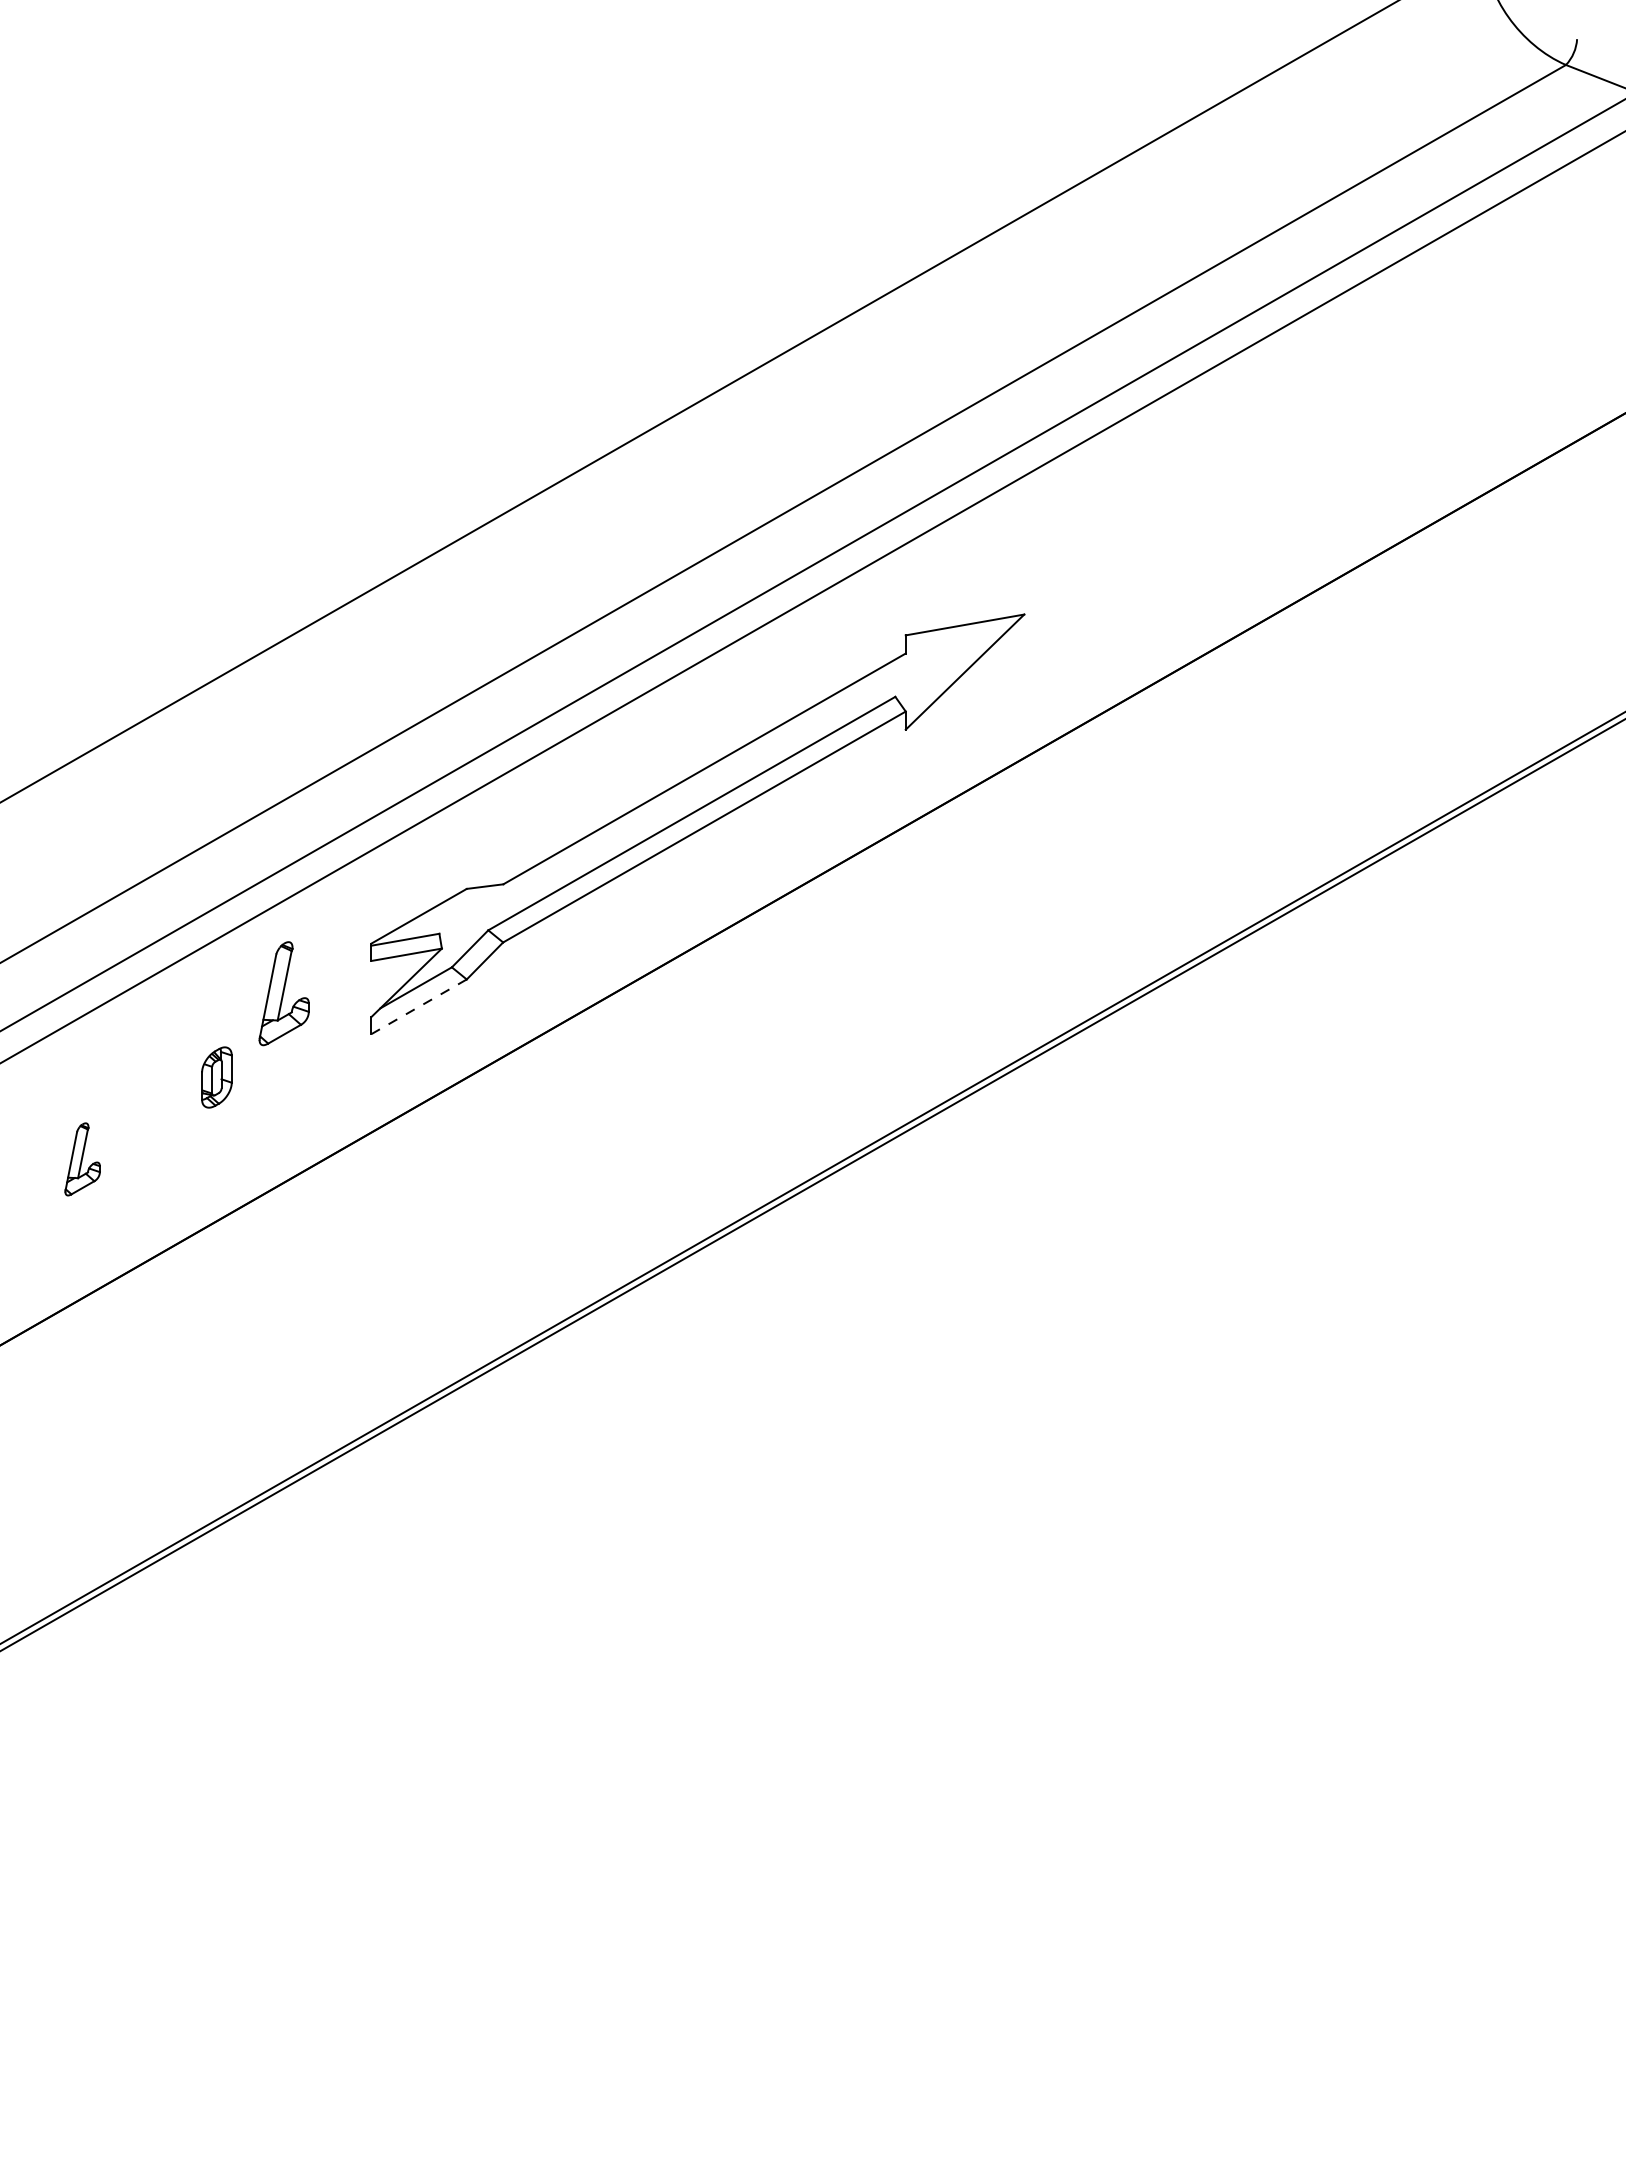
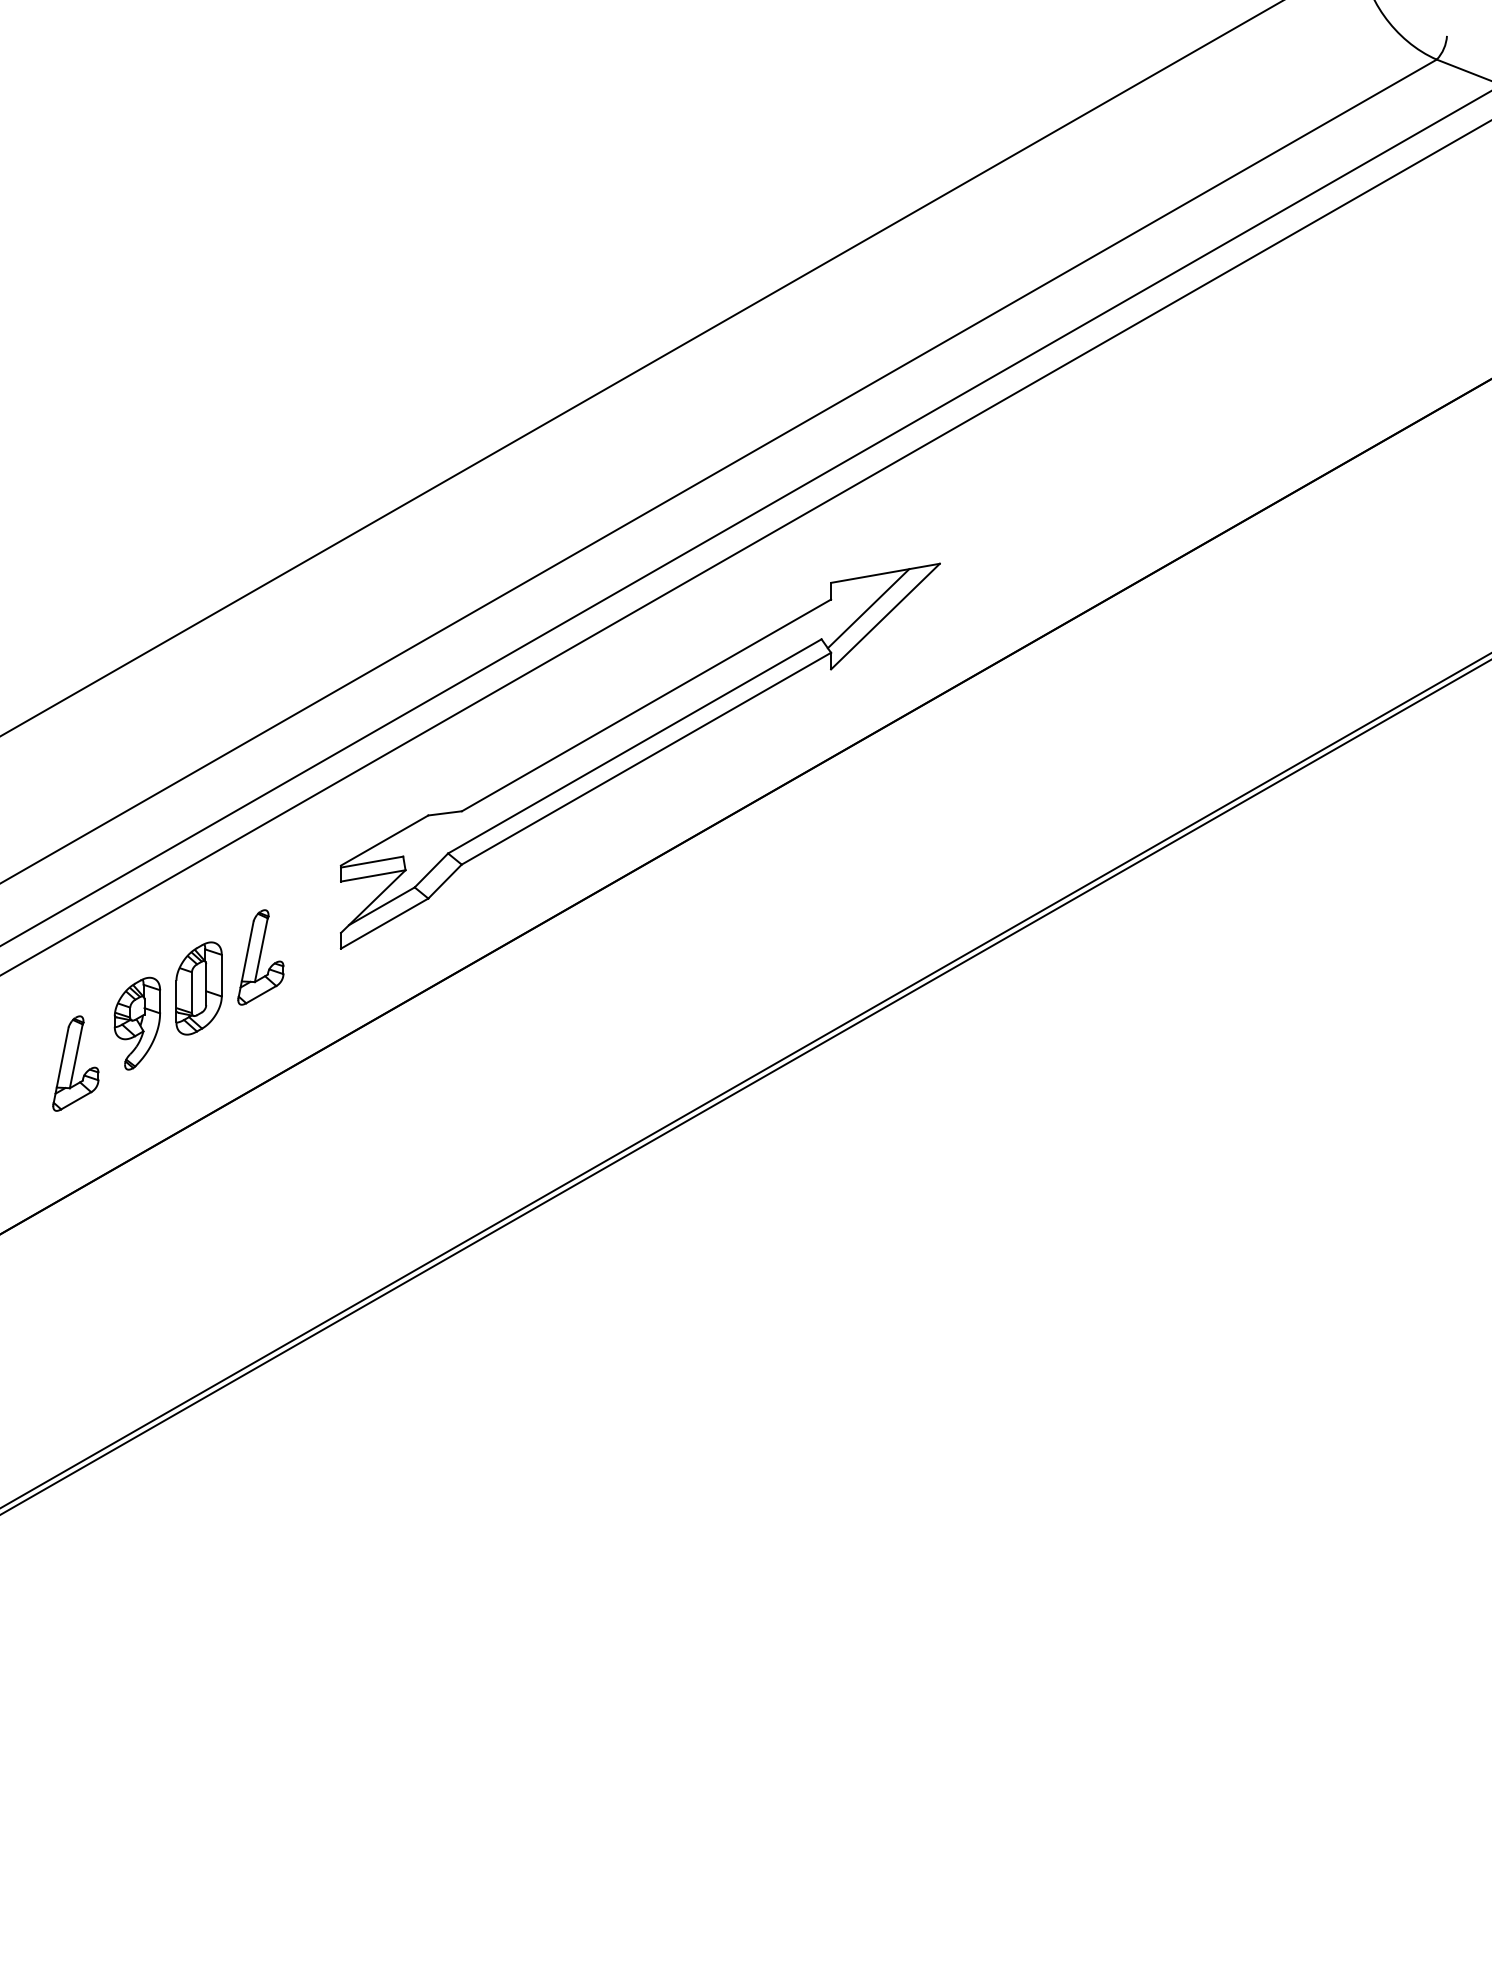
line: (946, 663) -> (868, 608), added
part: (283, 993) -> (260, 957), moved
line: (419, 1006) -> (385, 923), dashed -> solid
part: (216, 1077) -> (198, 988), size x1.67
part: (149, 1115) -> (137, 1023), added
part: (82, 1159) -> (75, 1063), size x1.43

